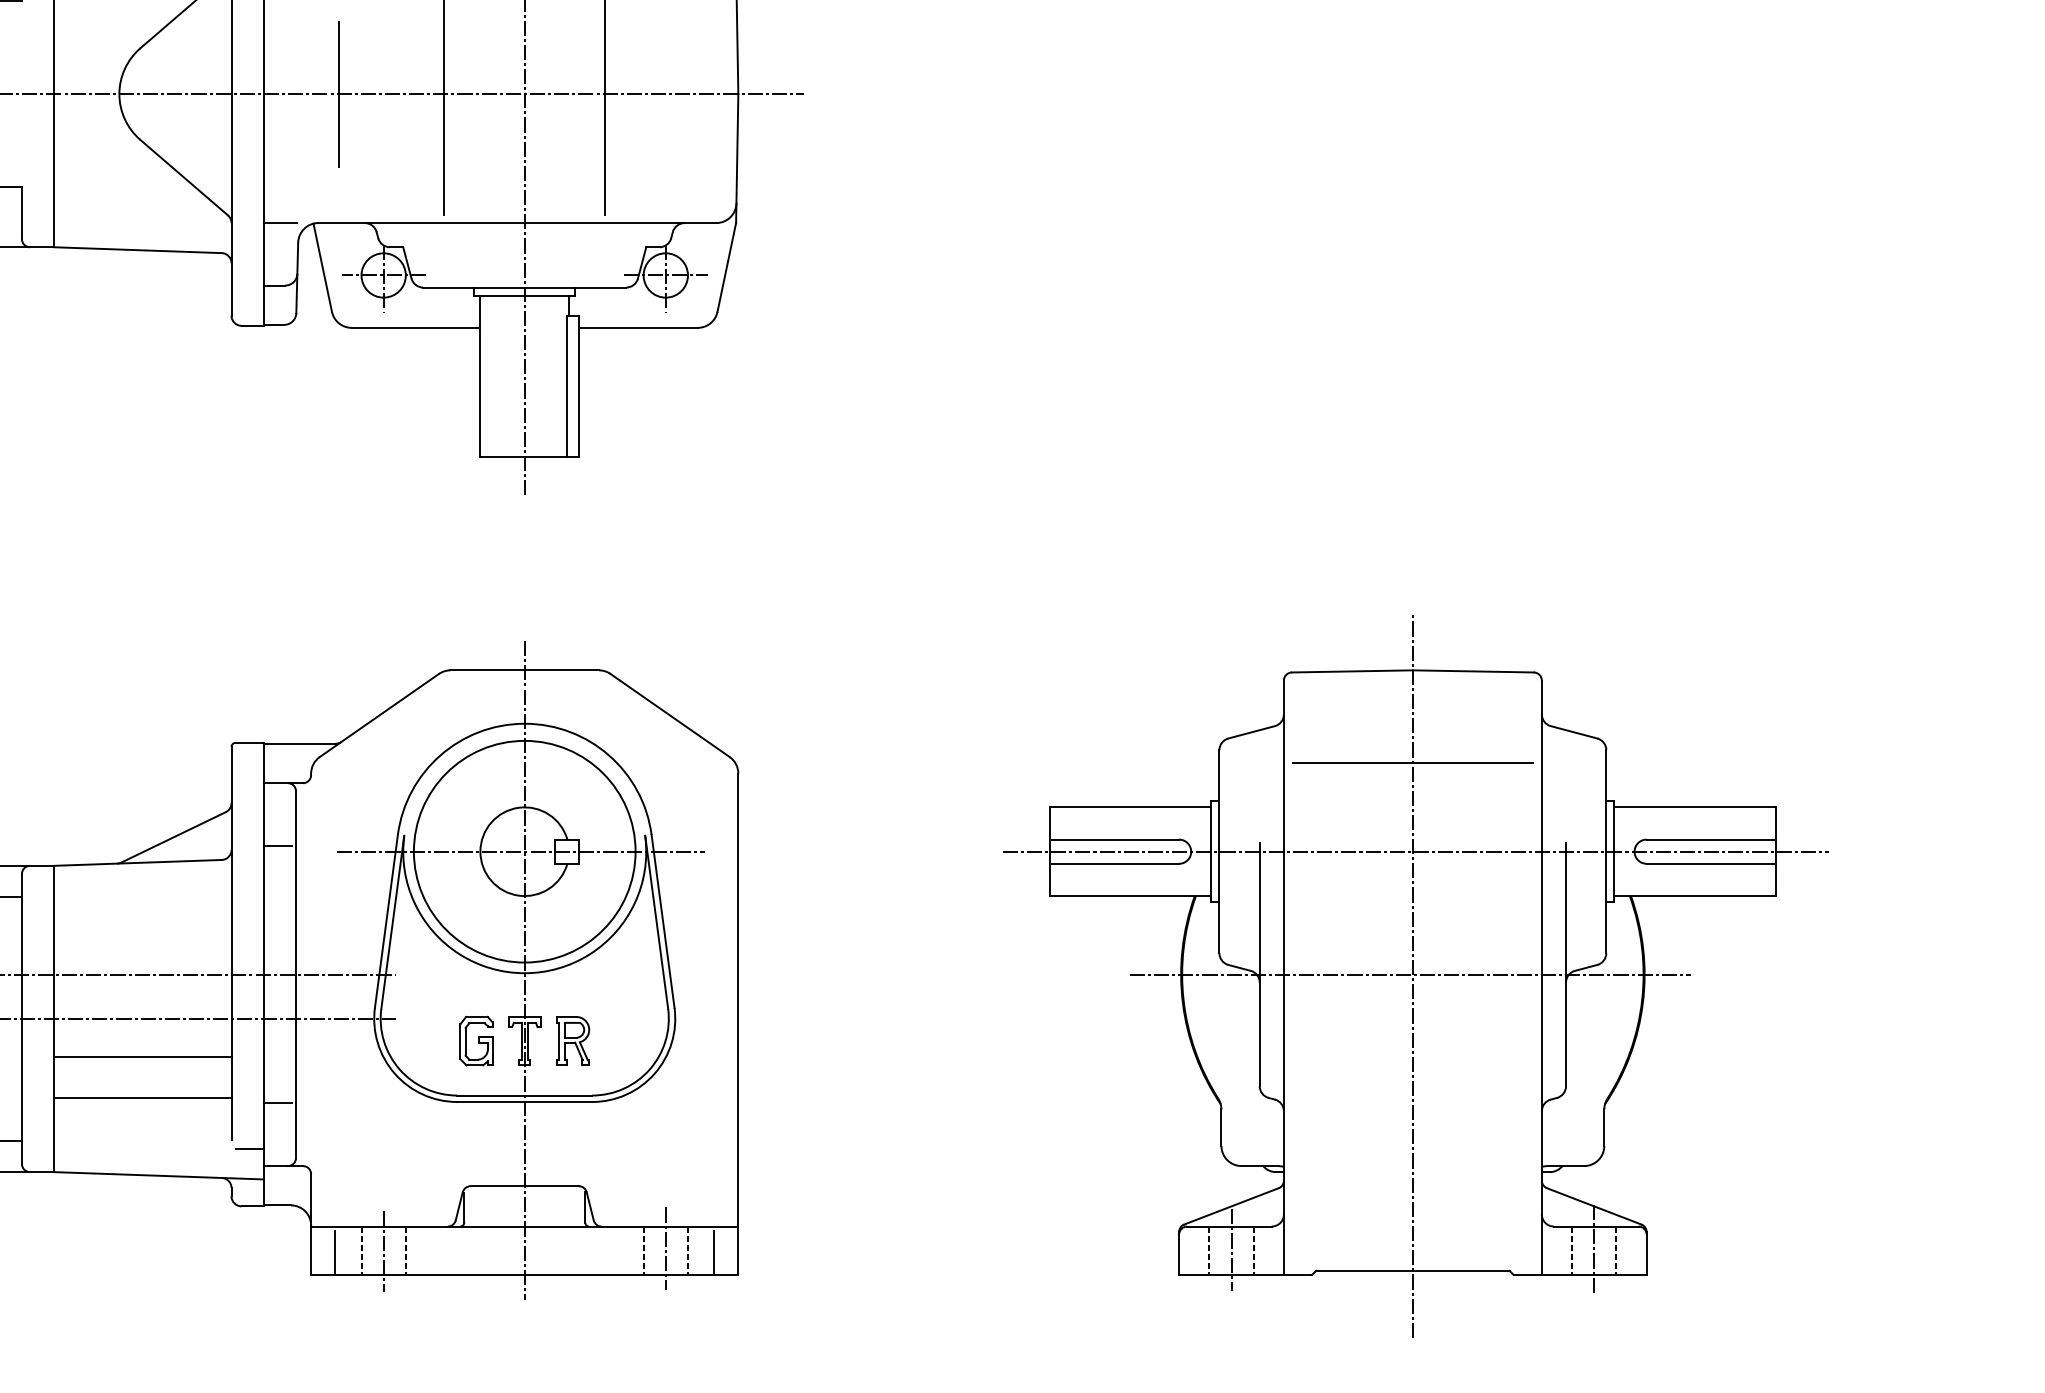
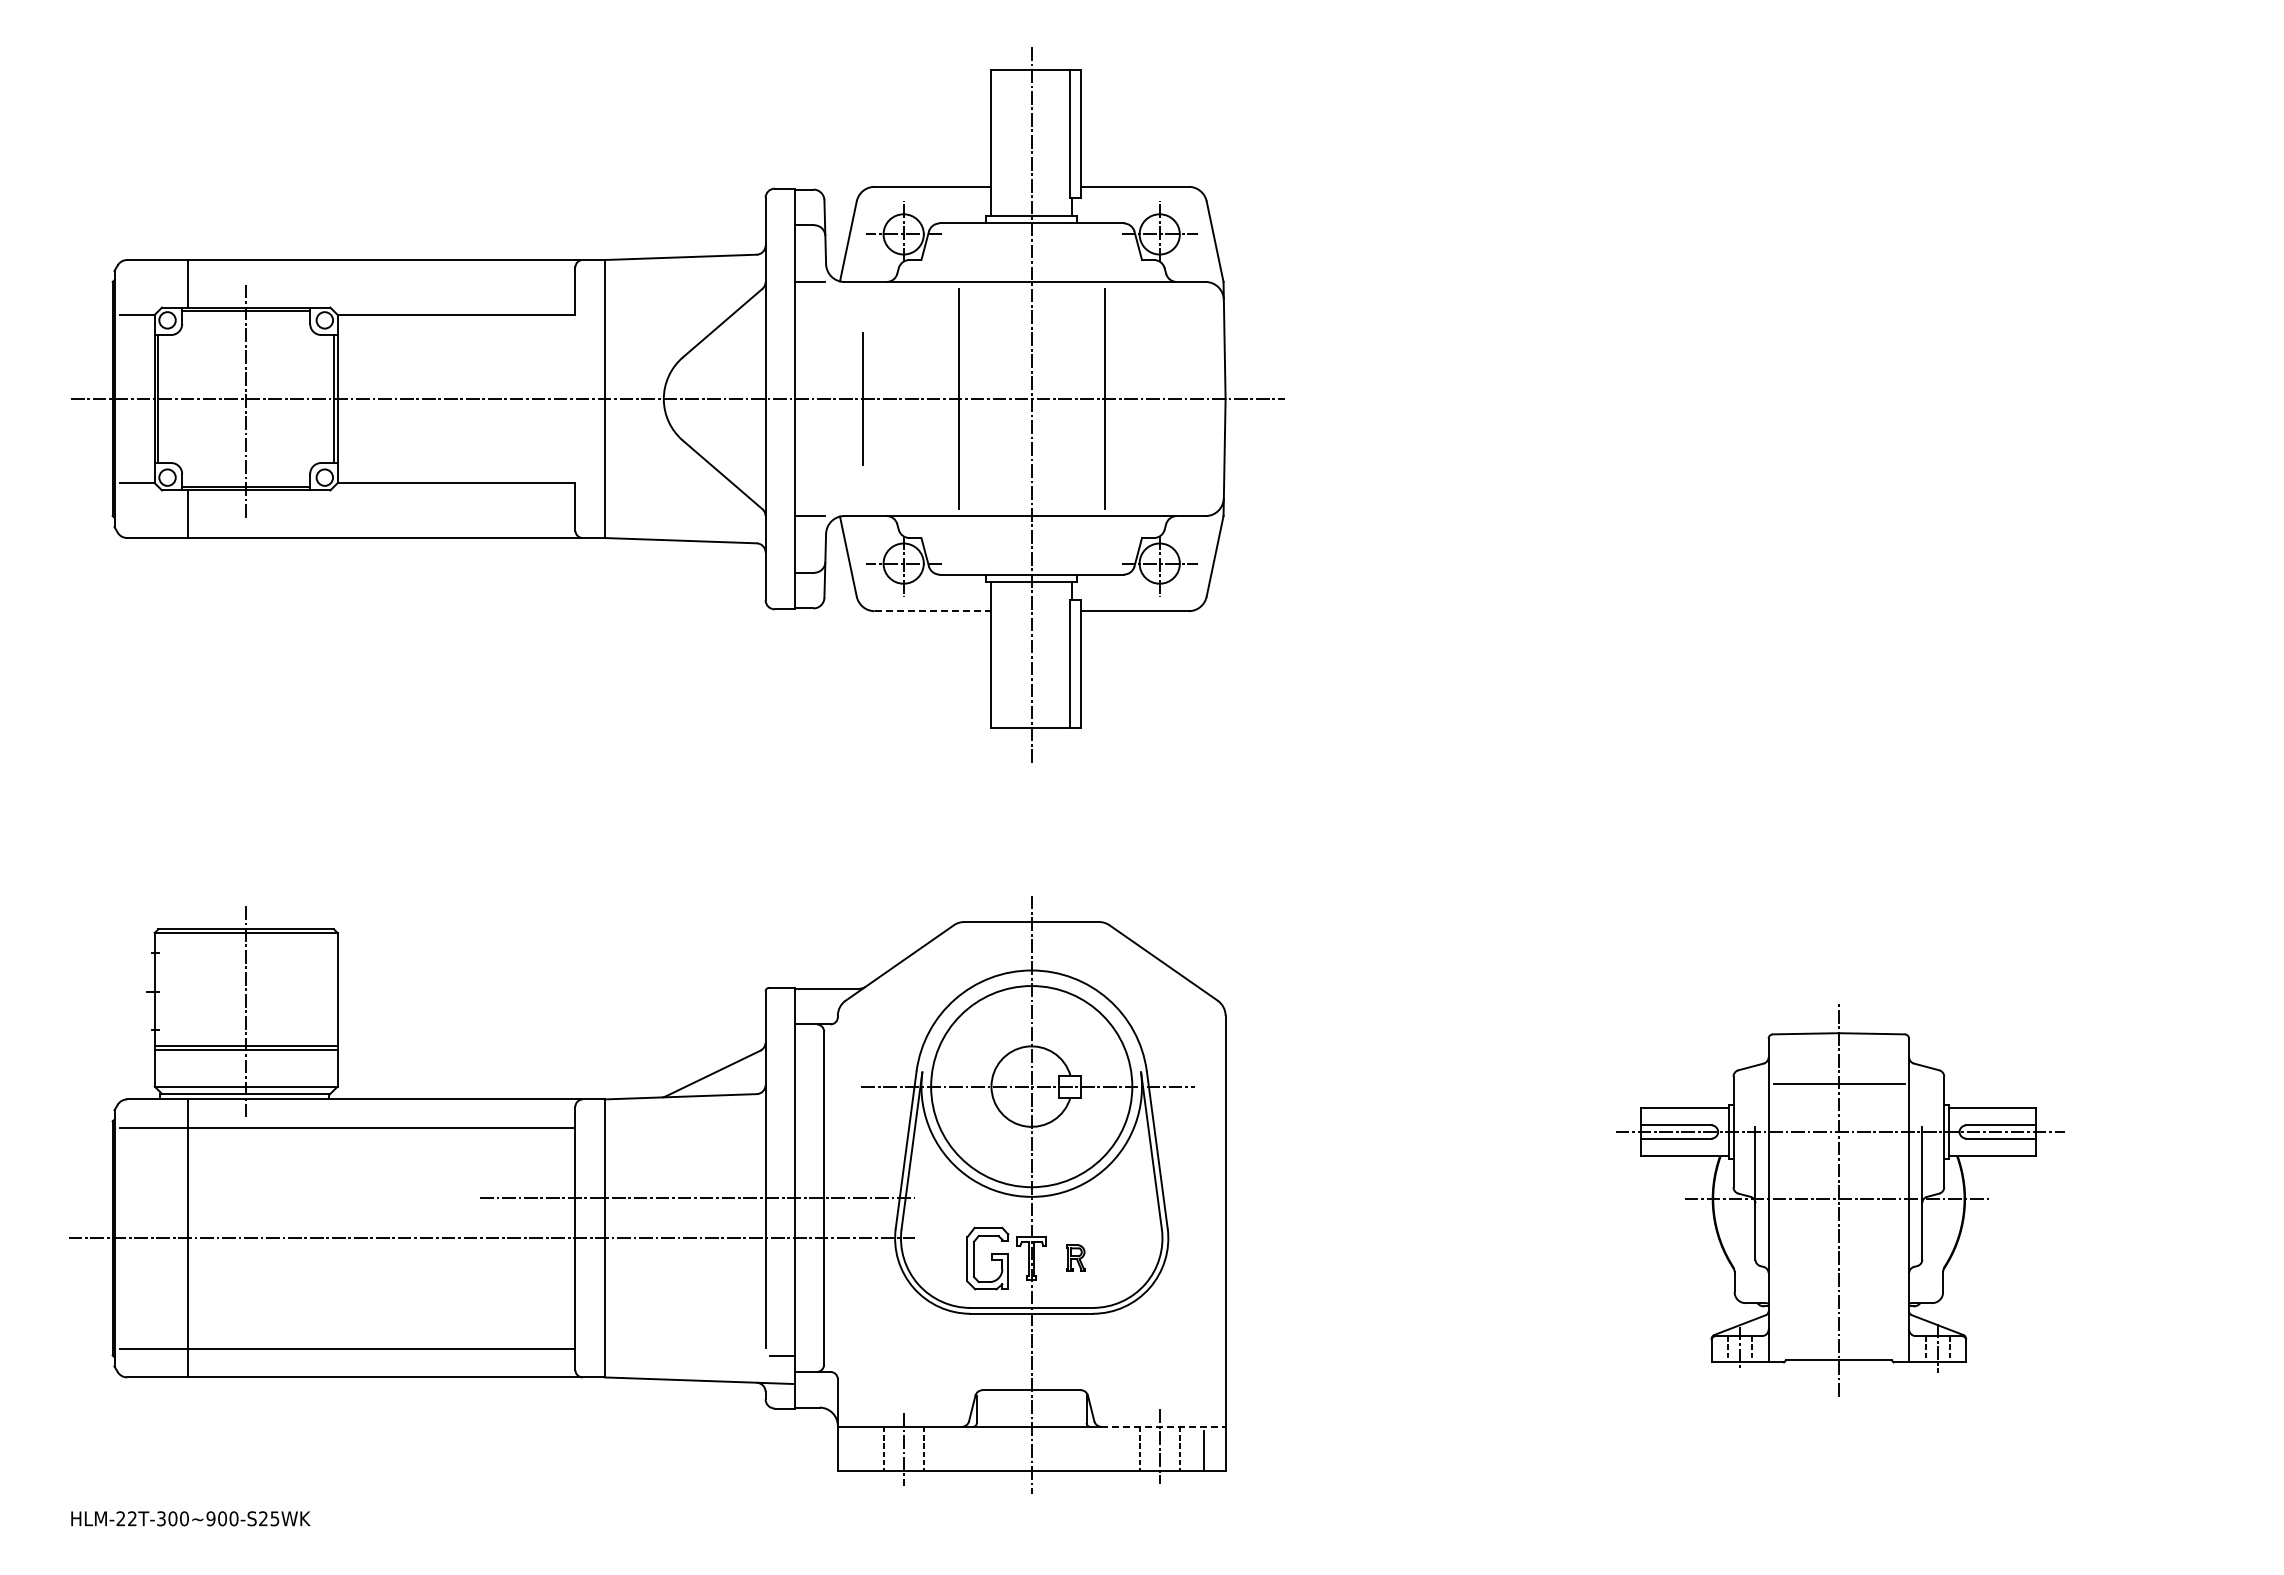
line: (416, 328) -> (933, 611), solid -> dashed
line: (277, 846) -> (807, 1081), removed
part: (1415, 976) -> (1840, 1199), size x0.6
part: (572, 1039) -> (1075, 1257), size x0.6
part: (476, 1041) -> (987, 1258), size x1.4
line: (142, 1056) -> (684, 1272), removed
line: (142, 1098) -> (684, 1310), removed
line: (277, 1103) -> (807, 1315), removed
line: (671, 1226) -> (1164, 1426), solid -> dashed
line: (334, 1252) -> (859, 1450), removed

